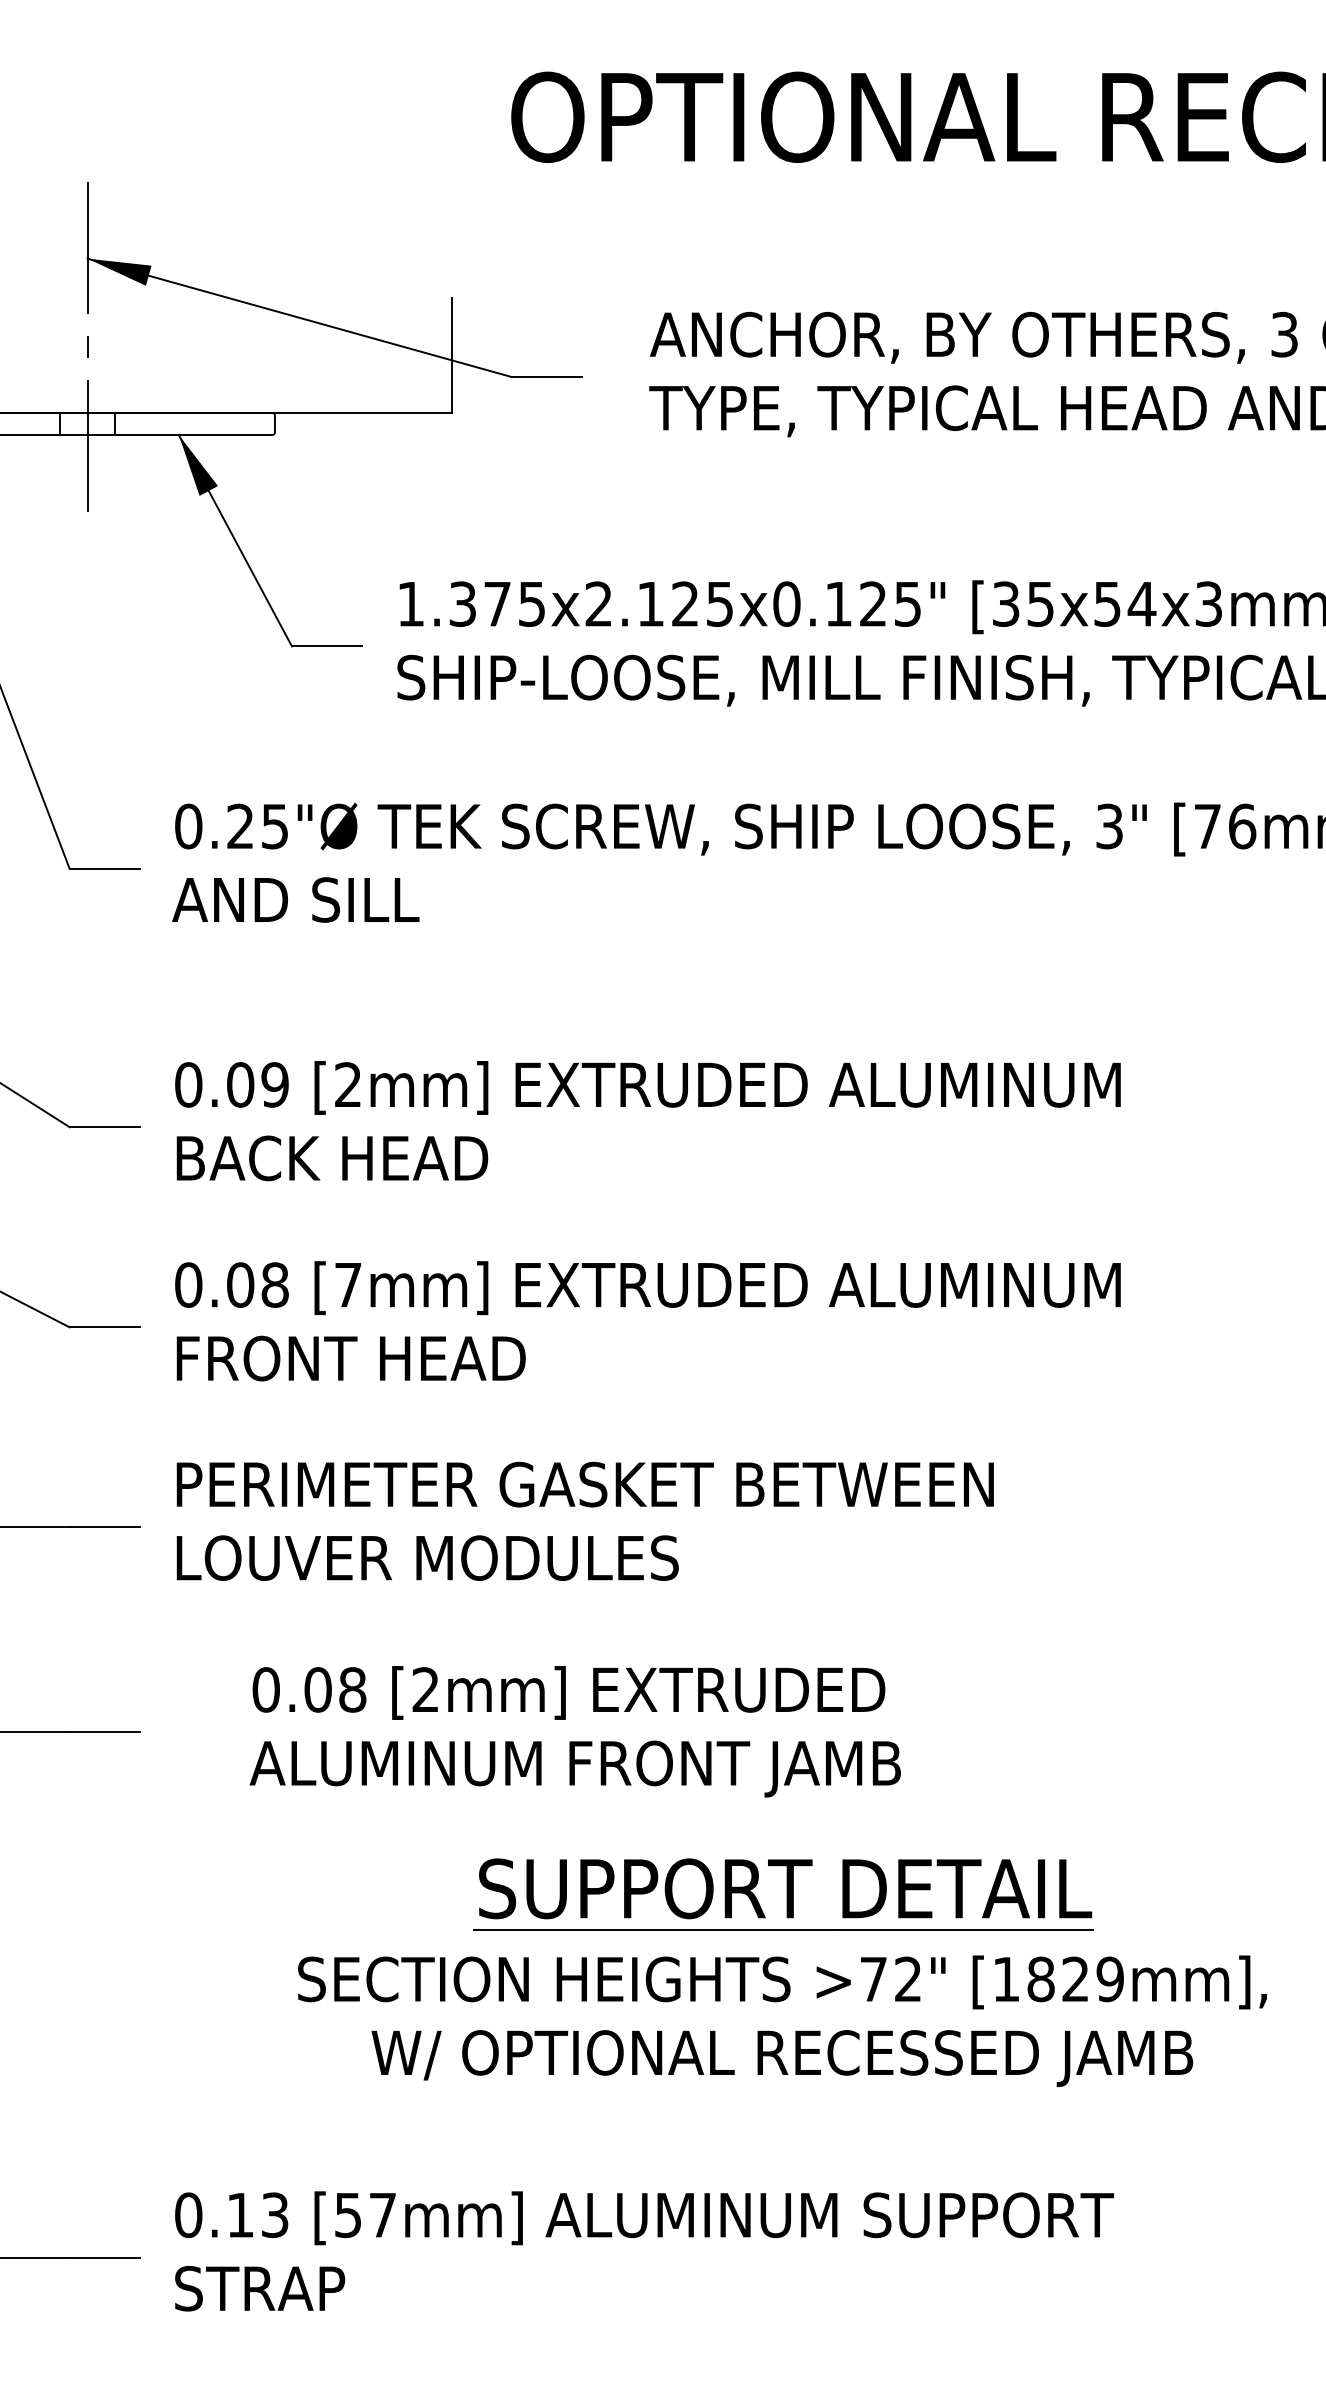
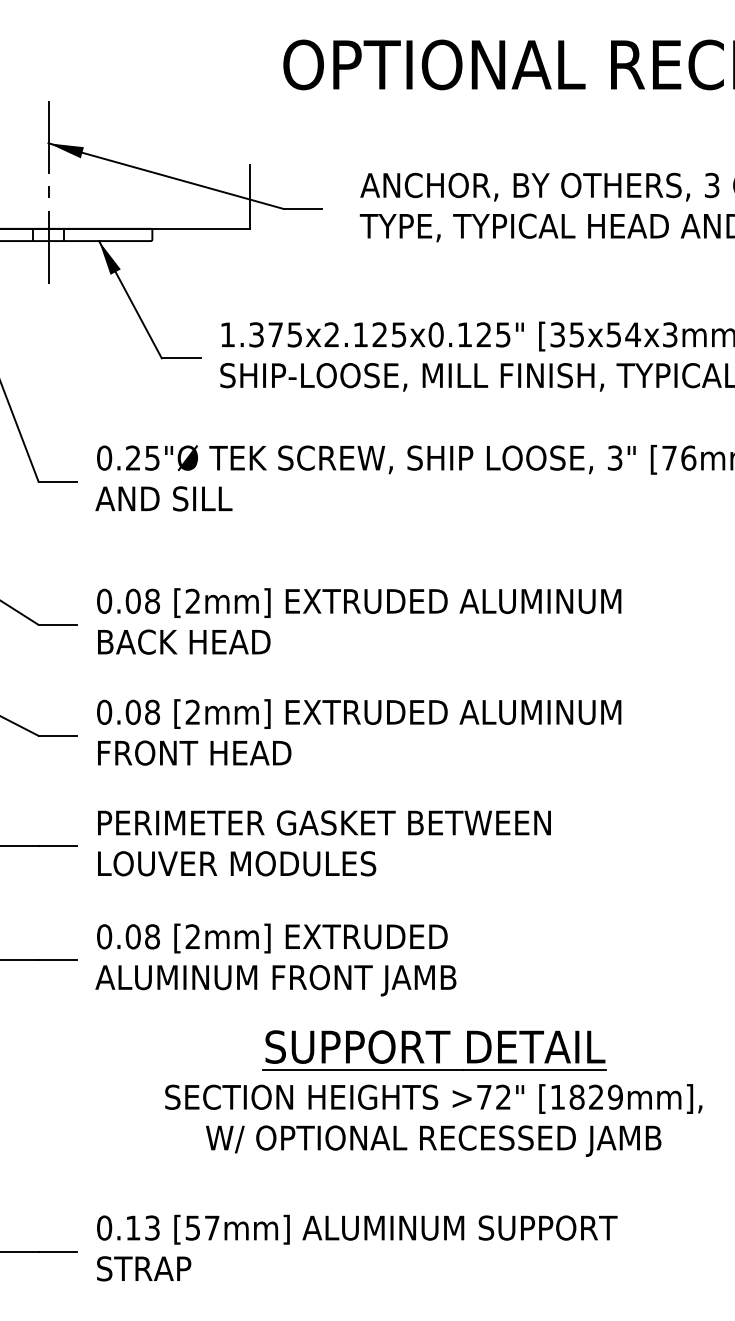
text: (273, 1085) -> (151, 601), 0.09 -> 0.08
text: (347, 1283) -> (192, 711), [7mm] -> [2mm]
text: (574, 1730) -> (275, 959), moved

